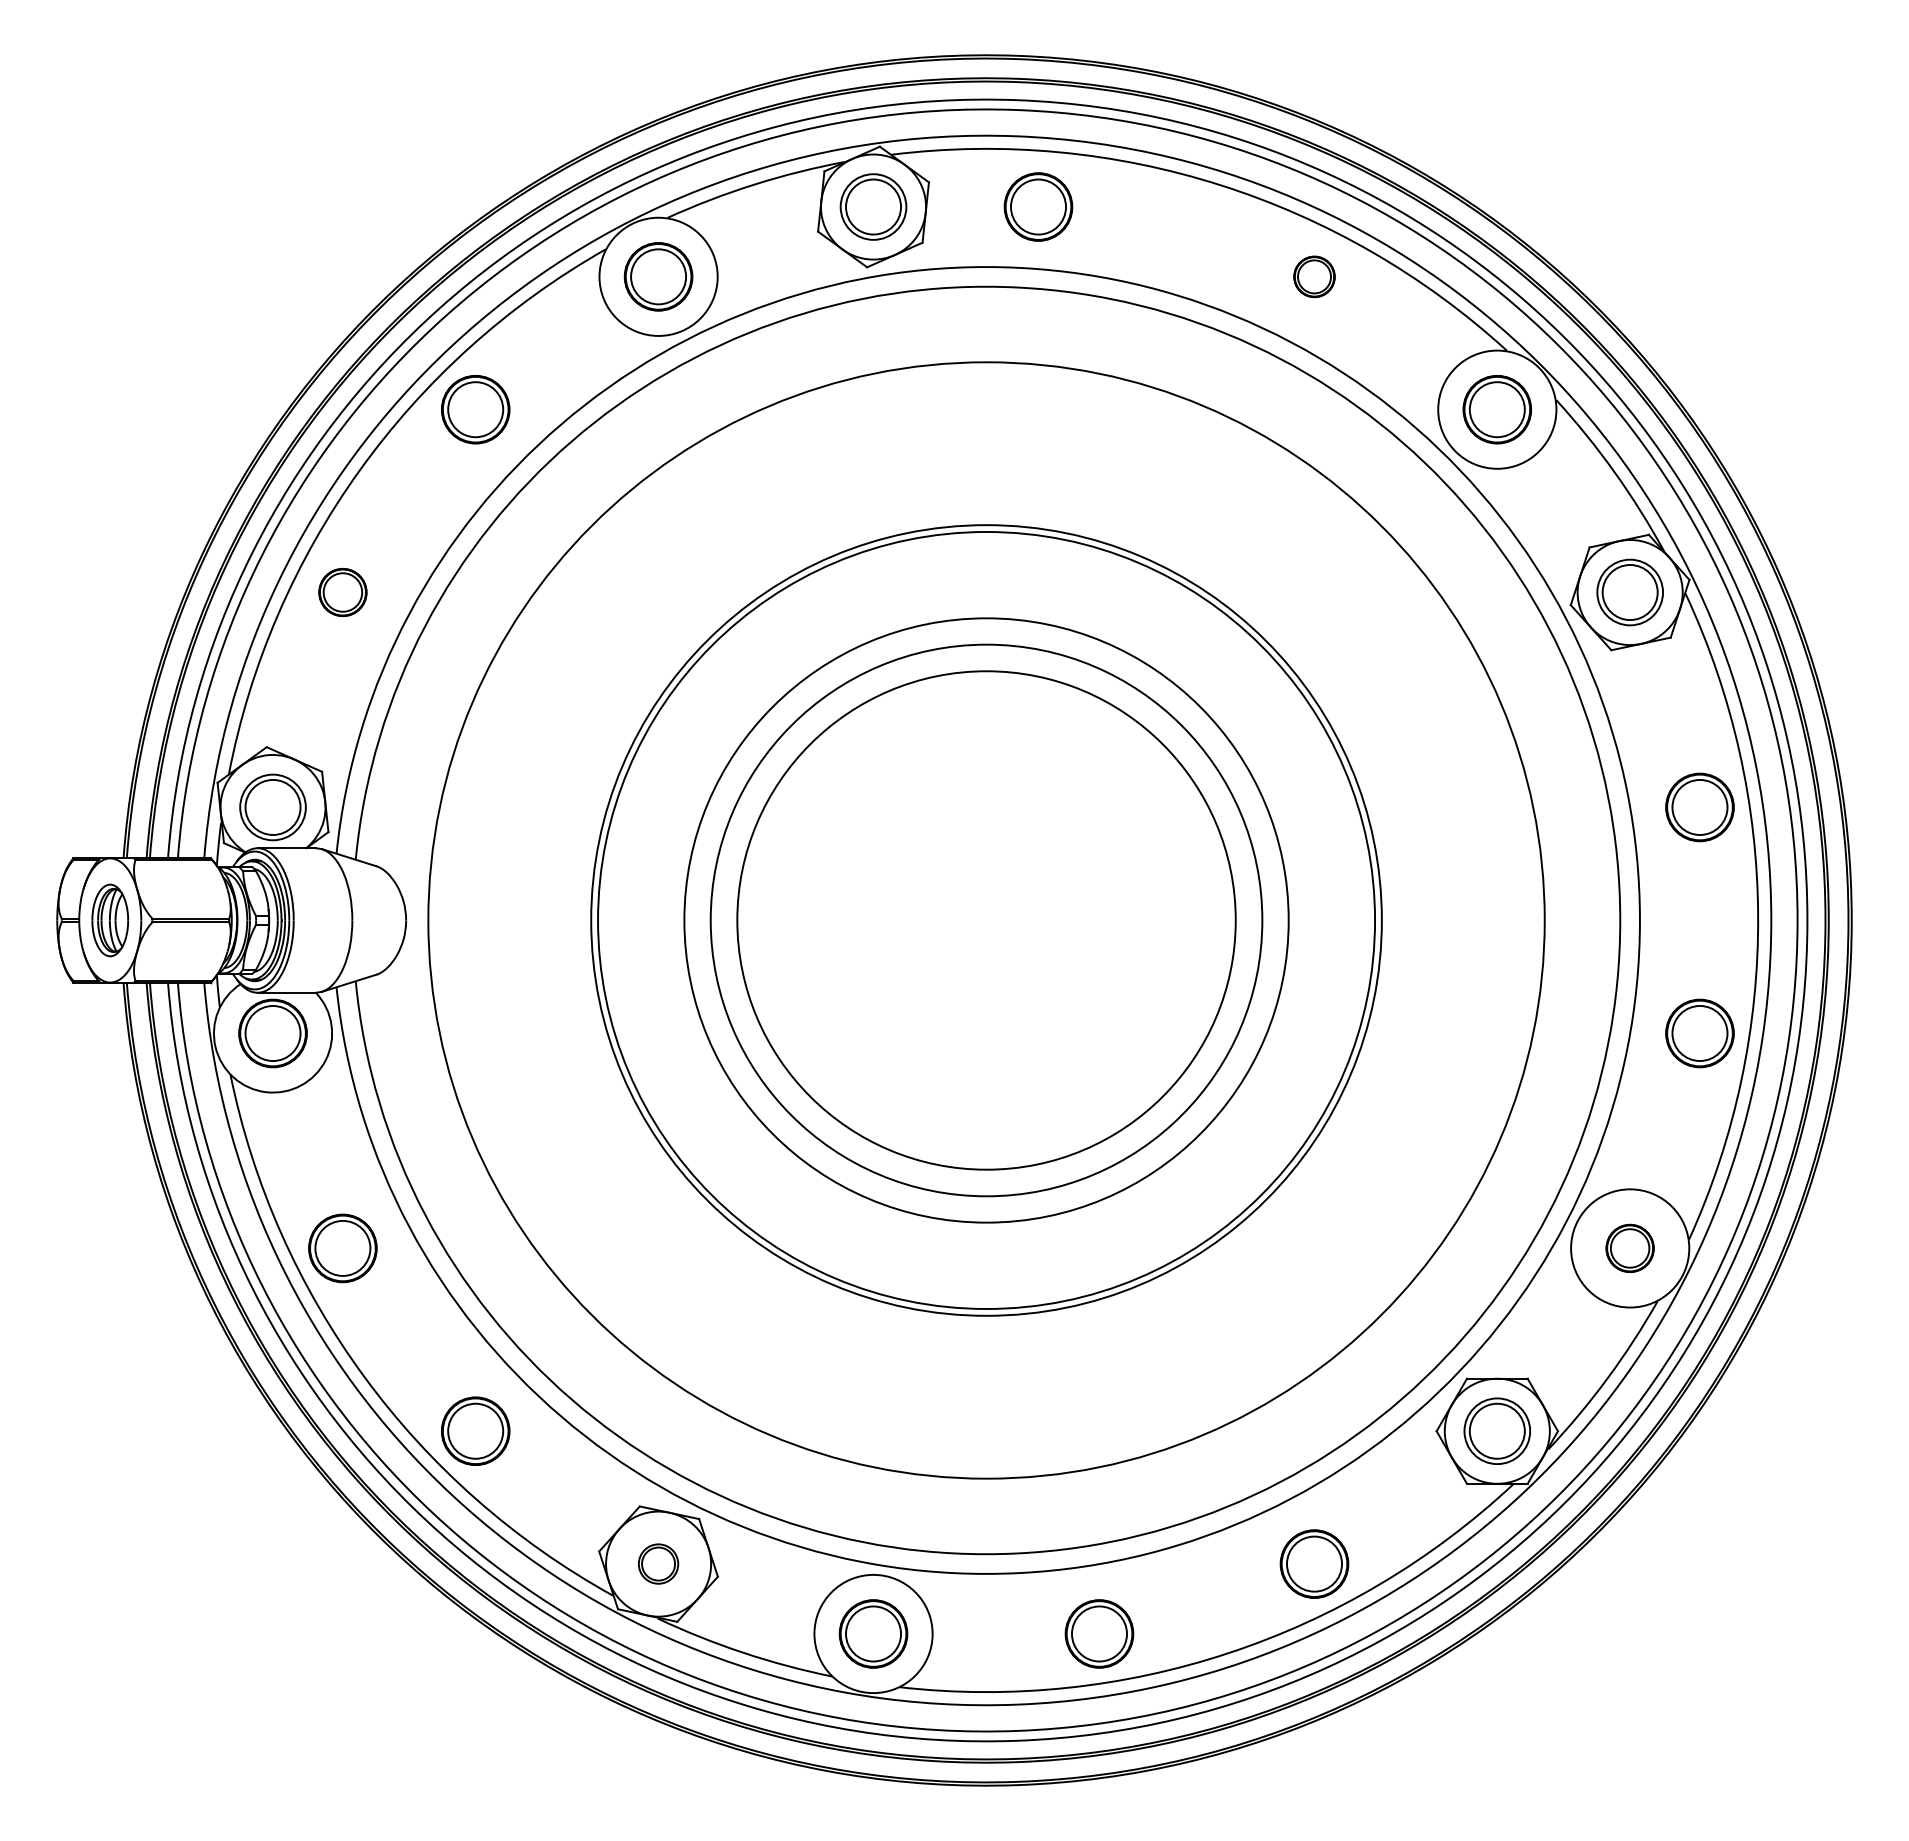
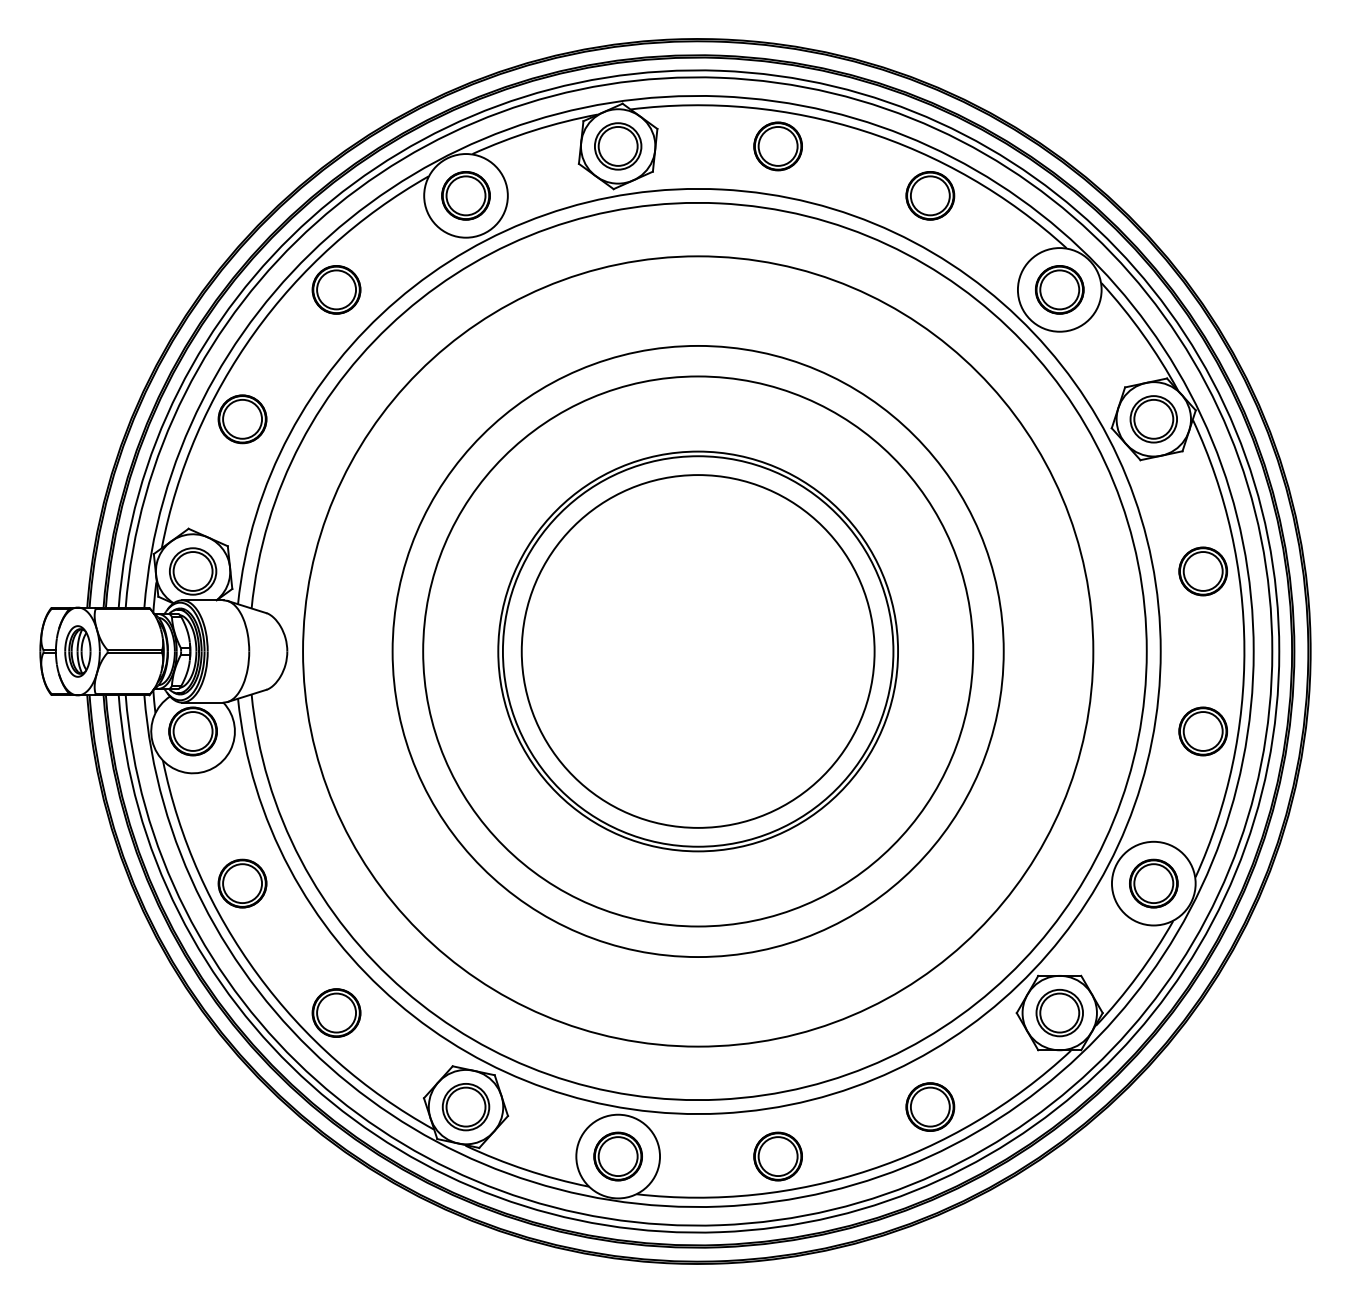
part: (1038, 206) -> (778, 146), moved
part: (1314, 276) -> (930, 195), size x1.67
part: (342, 592) -> (242, 419), size x1.43
circle: (986, 920) -> (698, 651), size x0.71
circle: (986, 920) -> (698, 651), size x1.43
part: (1629, 1248) -> (1153, 883), size x1.43
part: (658, 1563) -> (465, 1106), size x1.67

